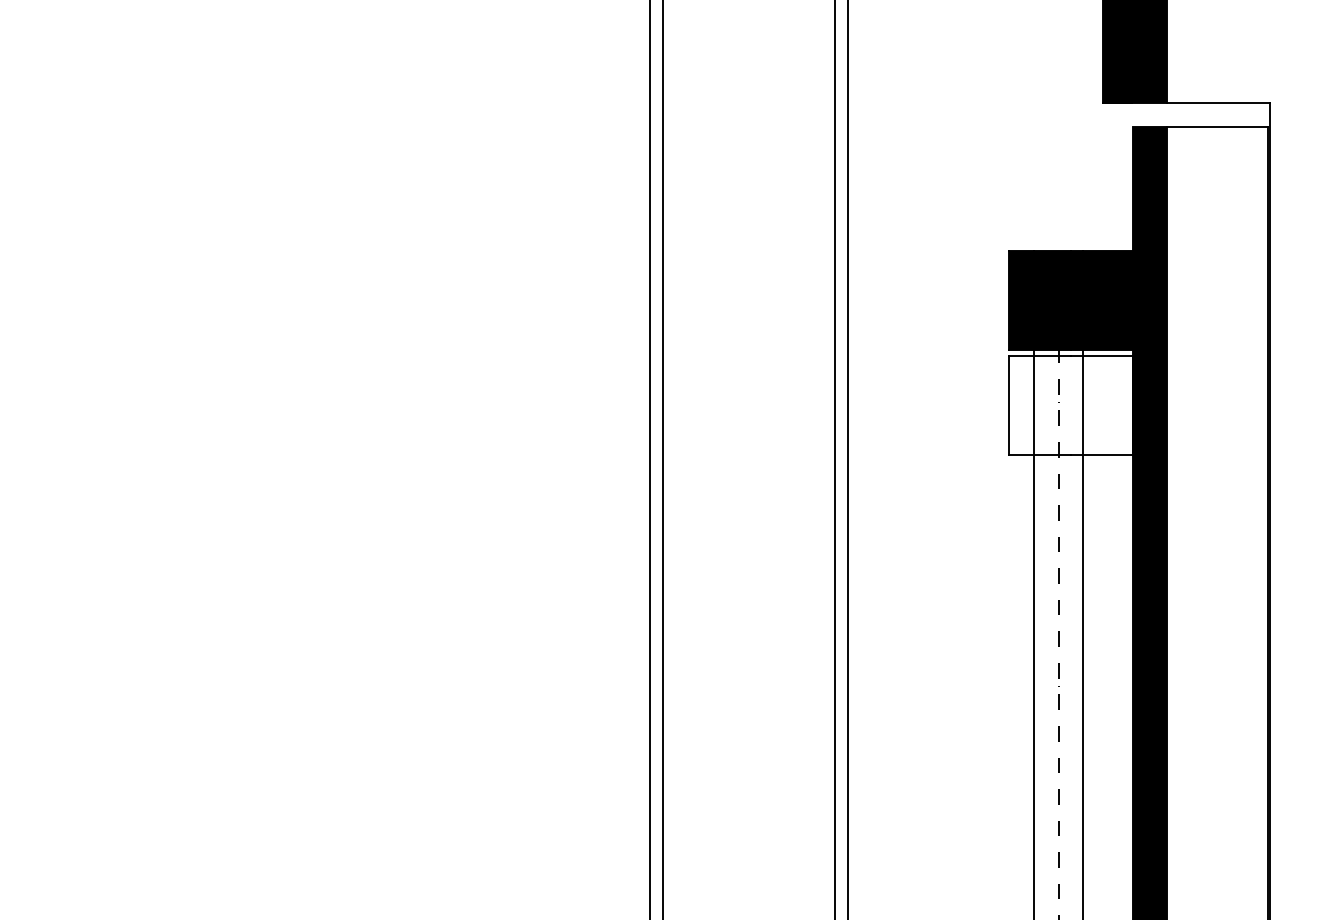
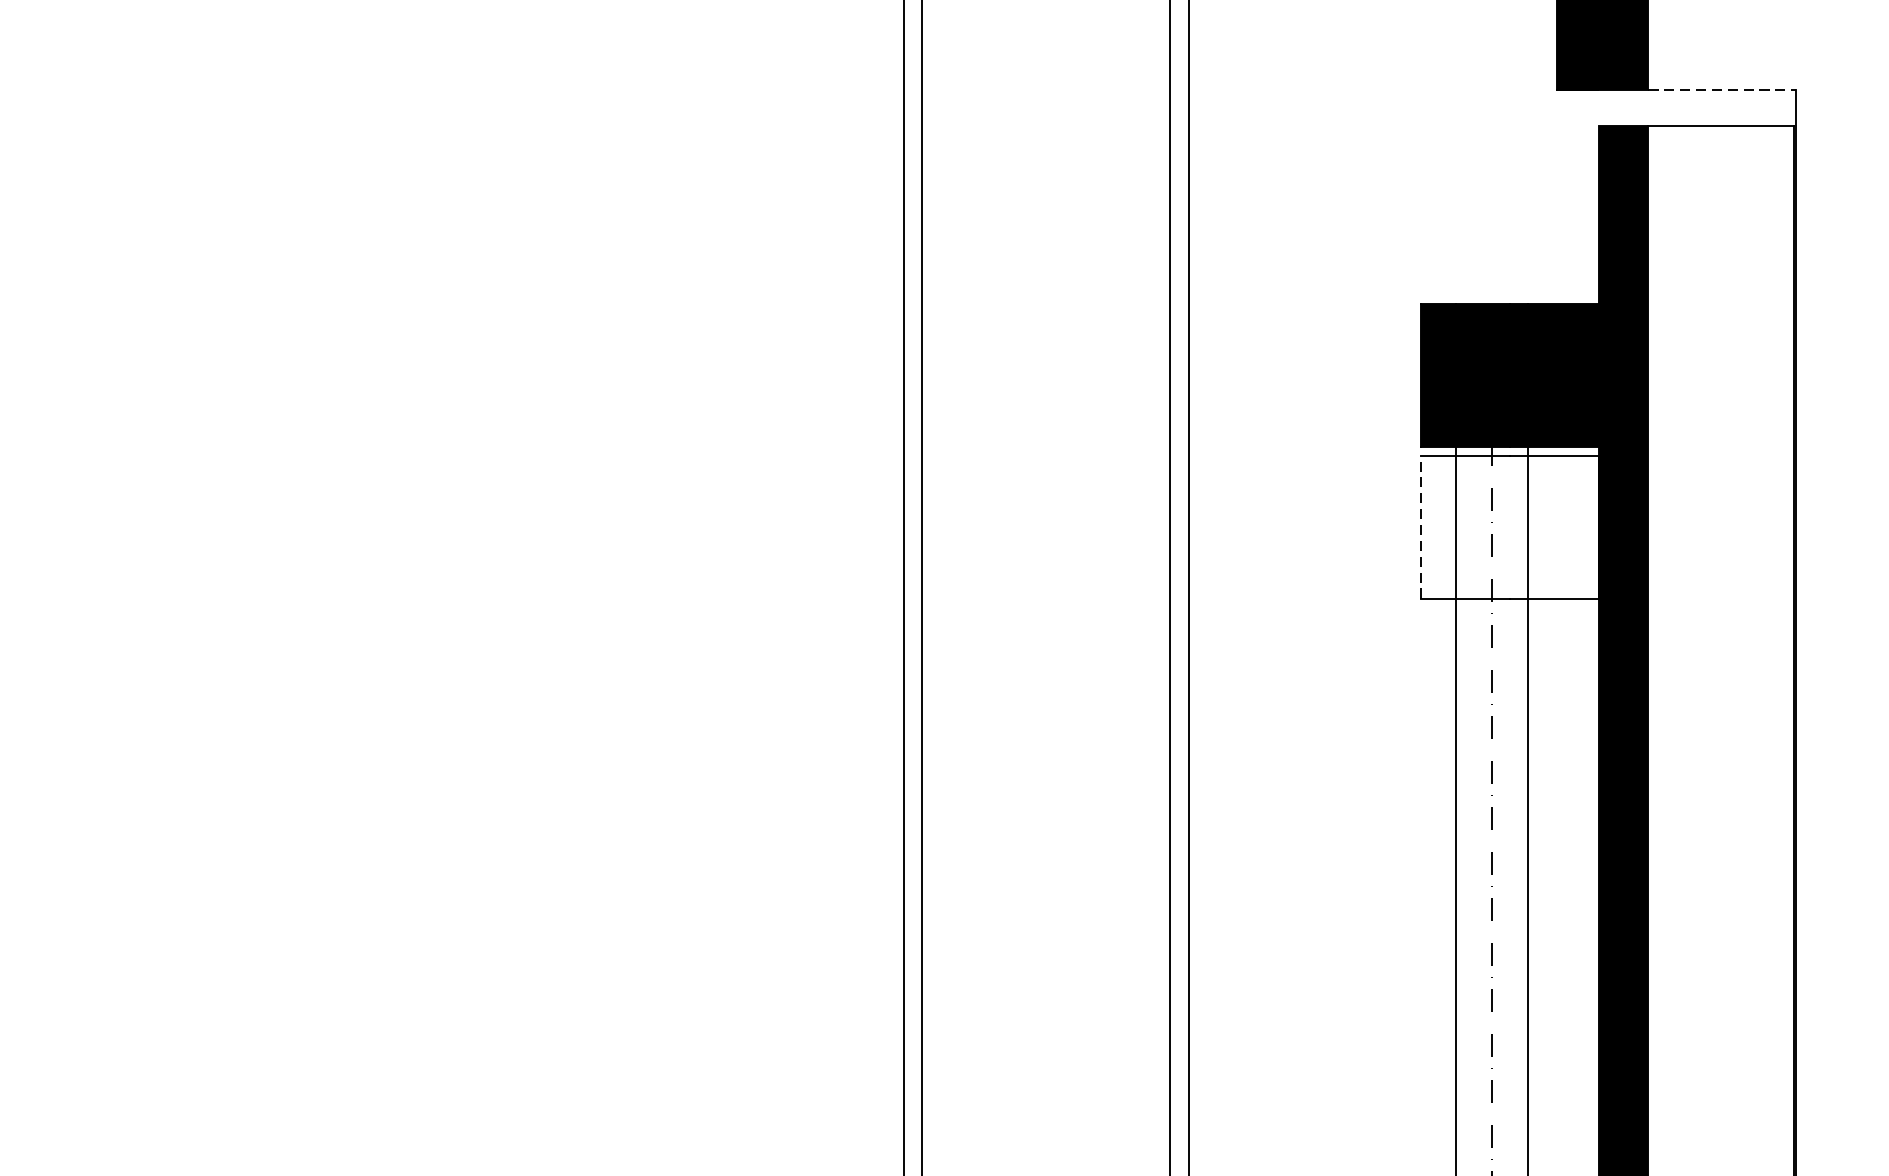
line: (1218, 102) -> (1722, 89), solid -> dashed
line: (1009, 405) -> (1421, 526), solid -> dashed

